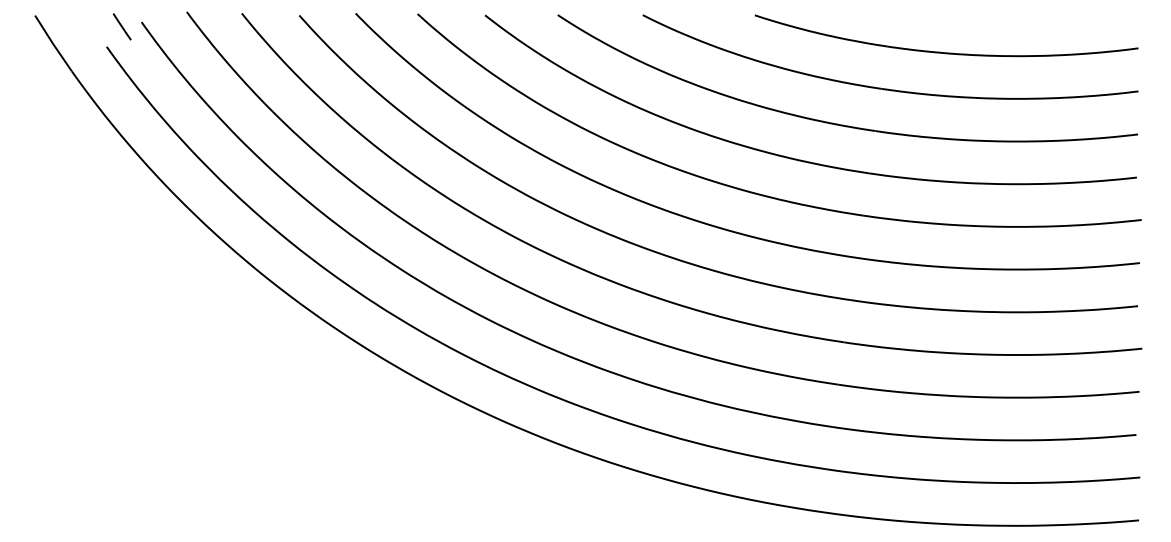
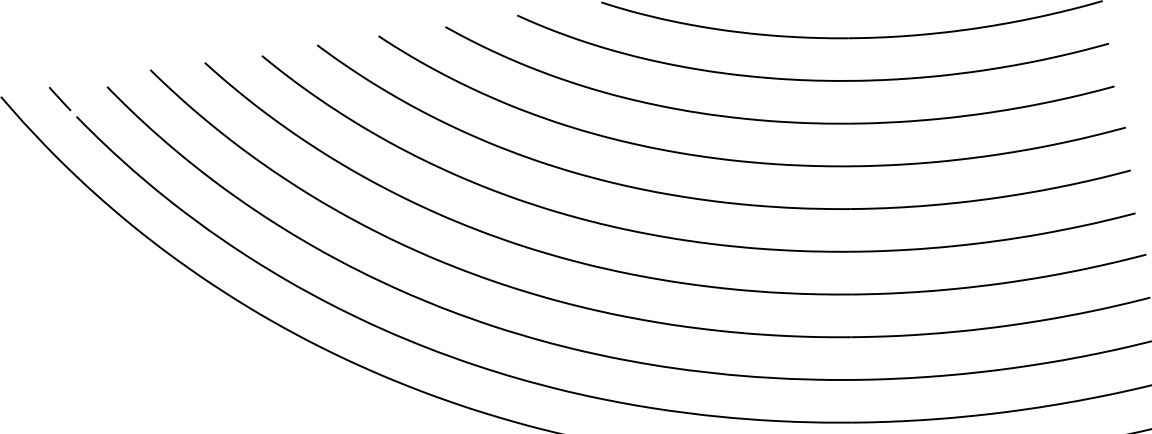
line: (121, 26) -> (59, 98), moved

